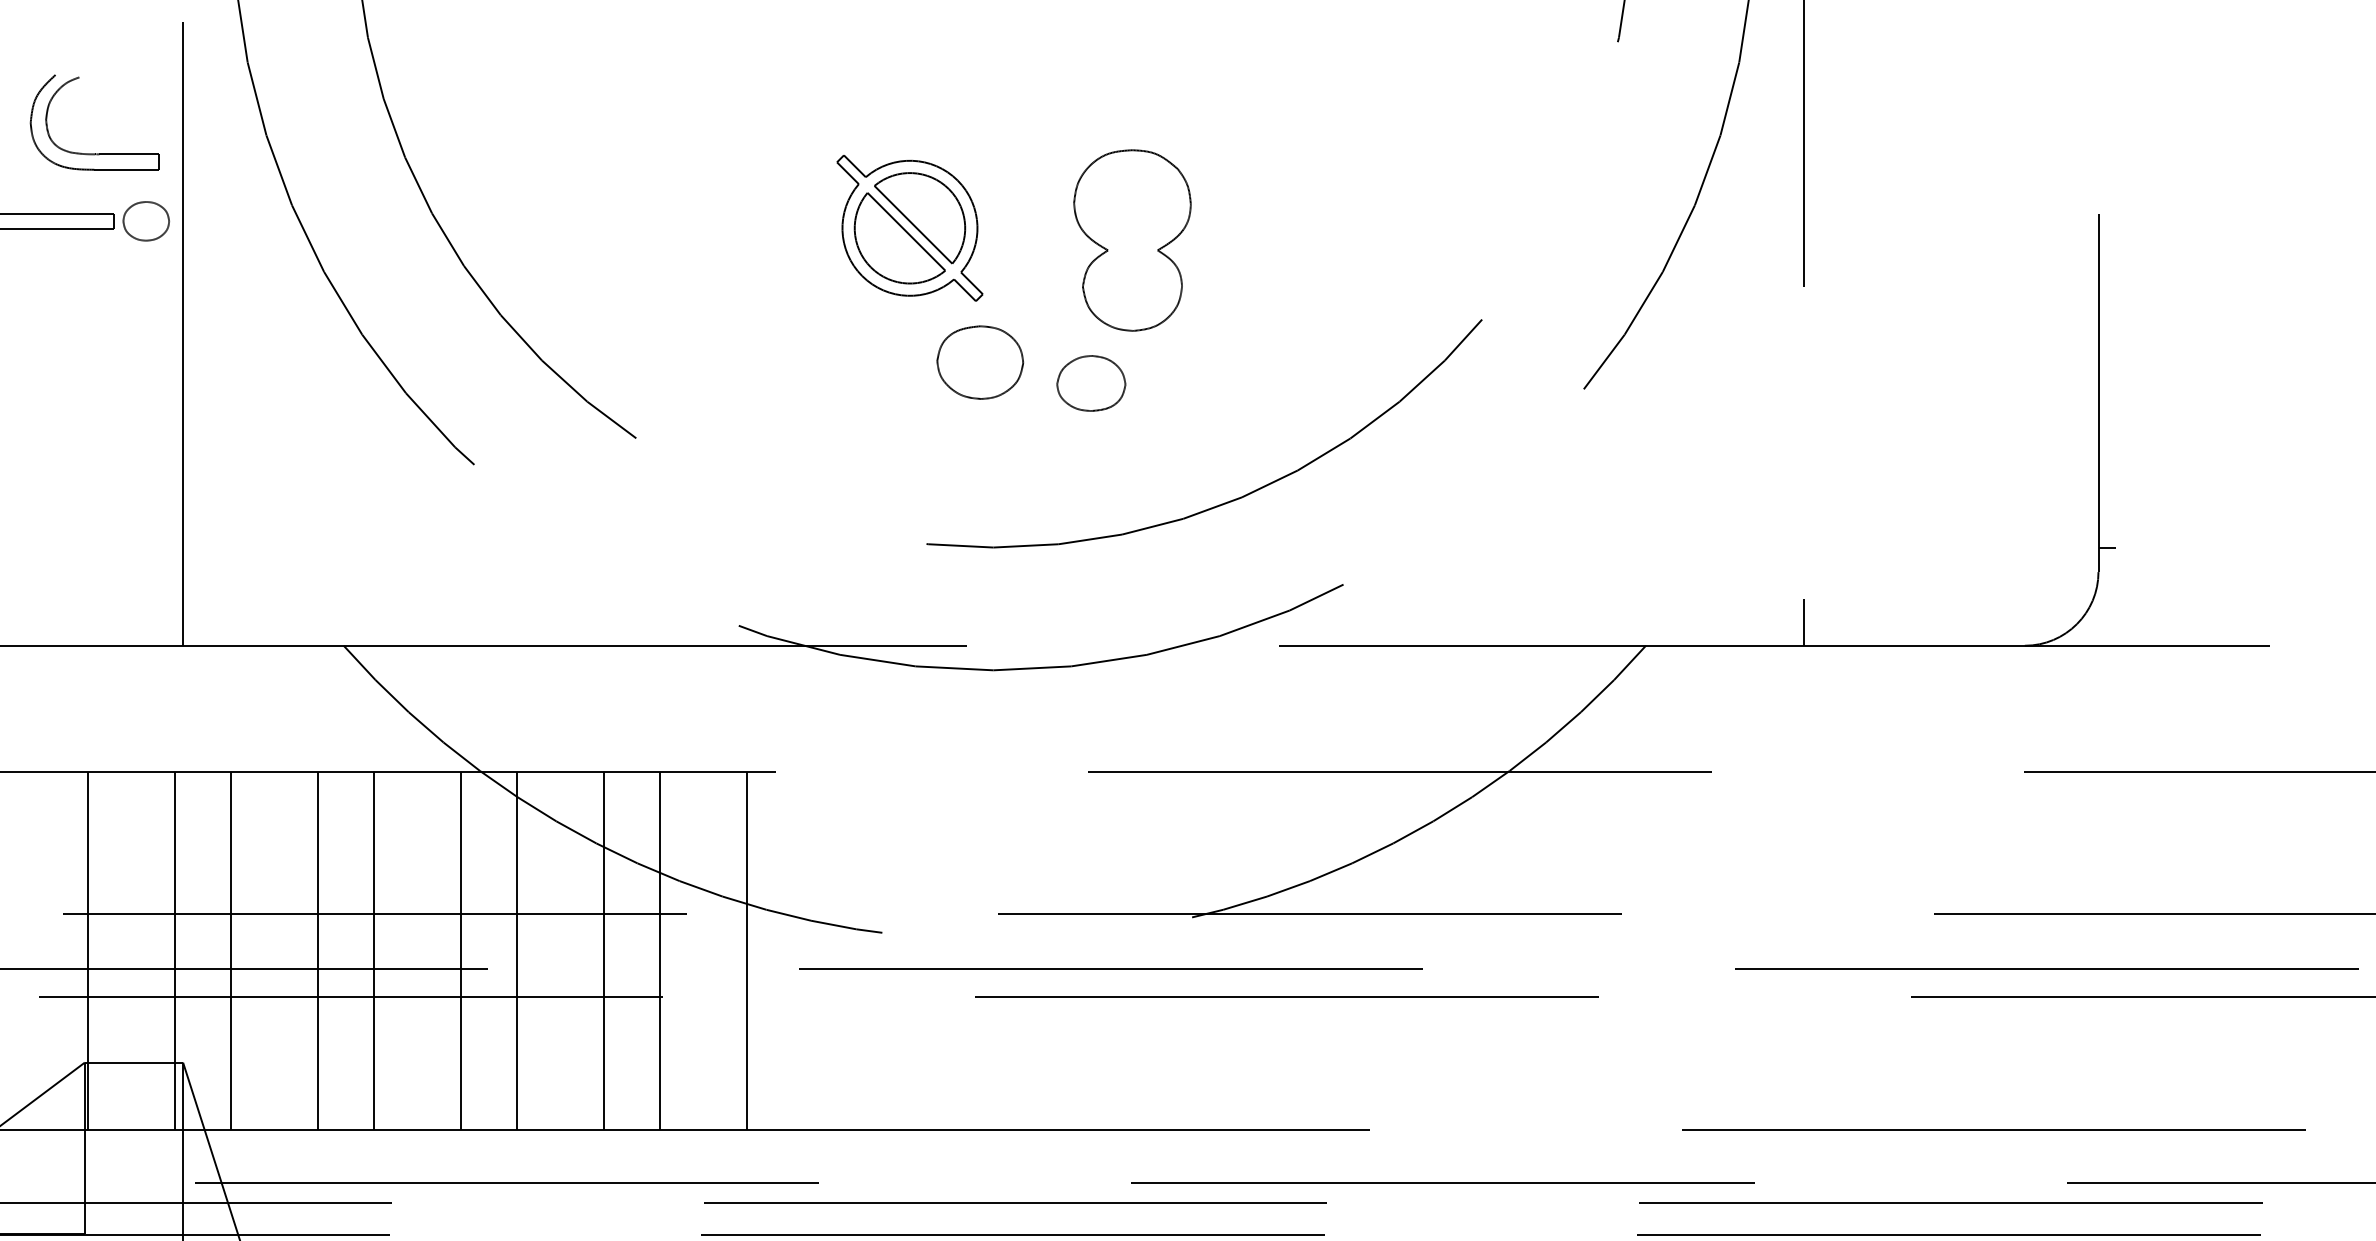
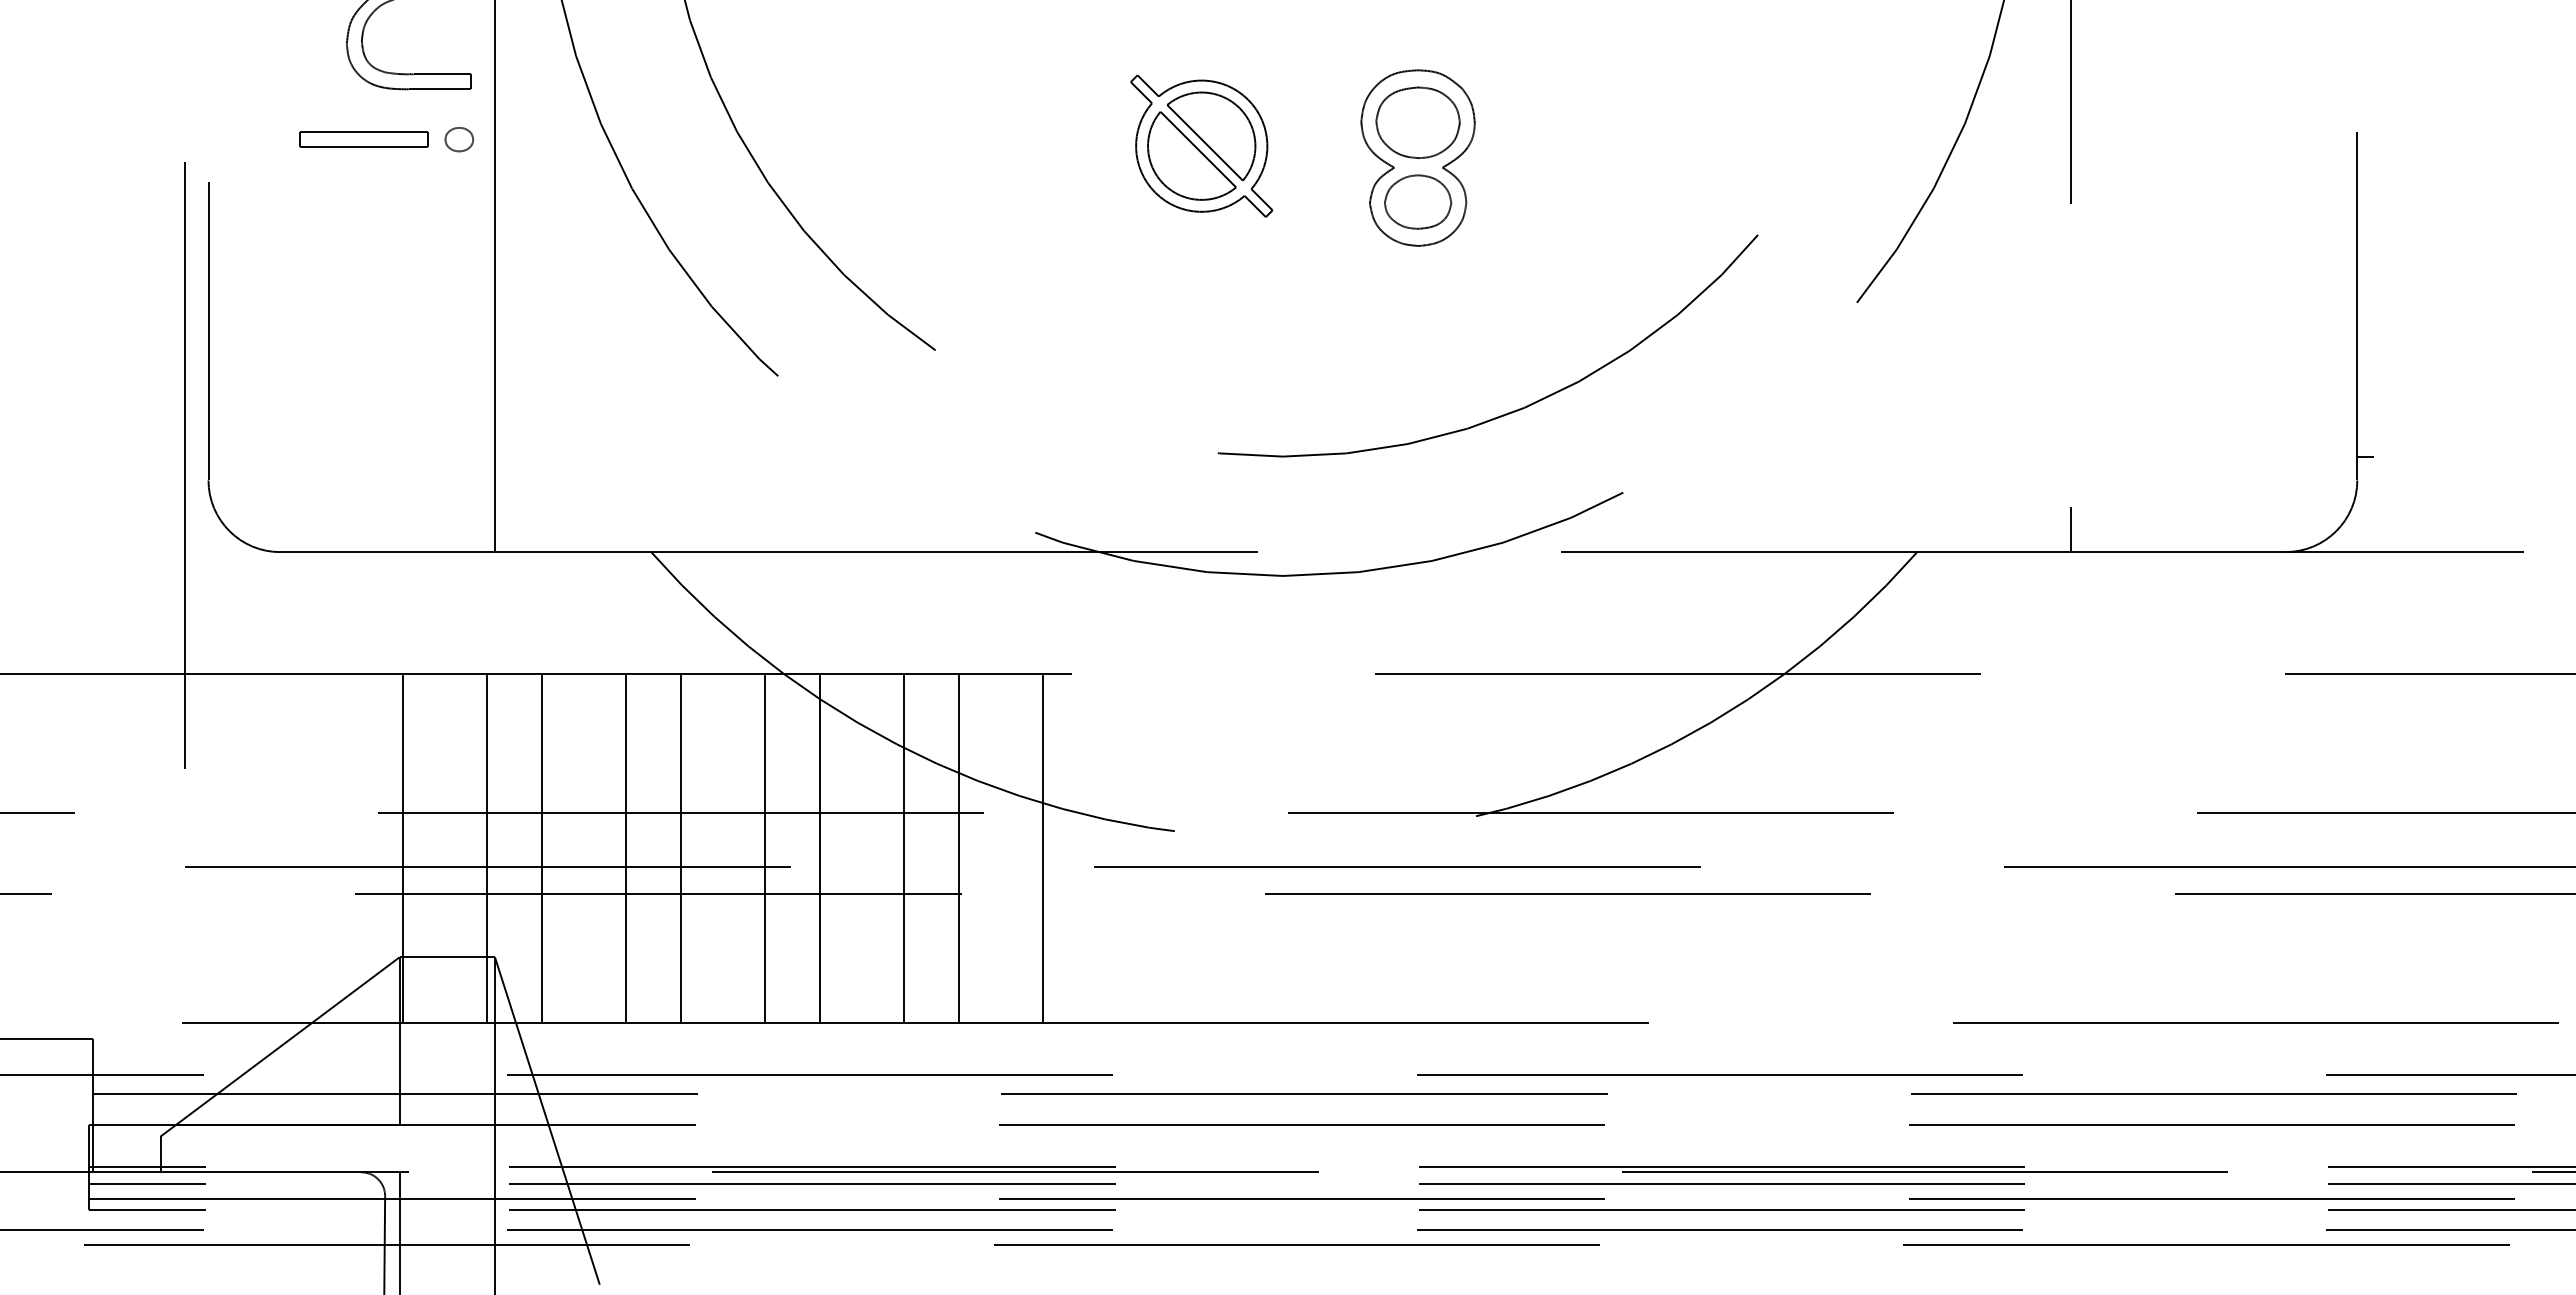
part: (146, 221) -> (459, 139), size x0.62
part: (979, 362) -> (1417, 122), moved
part: (1091, 382) -> (1418, 201), moved

